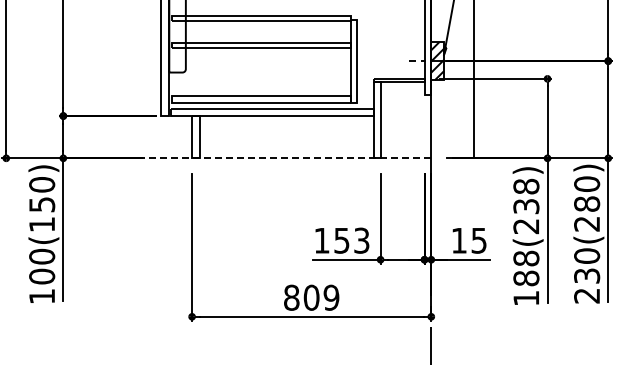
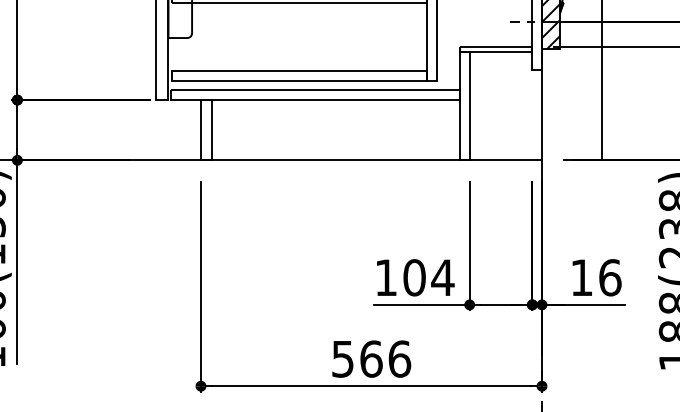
line: (268, 158) -> (309, 160), dashed -> solid
text: (352, 240) -> (429, 277), 153 -> 104
text: (479, 240) -> (610, 277), 15 -> 16
text: (311, 297) -> (371, 358), 809 -> 566

